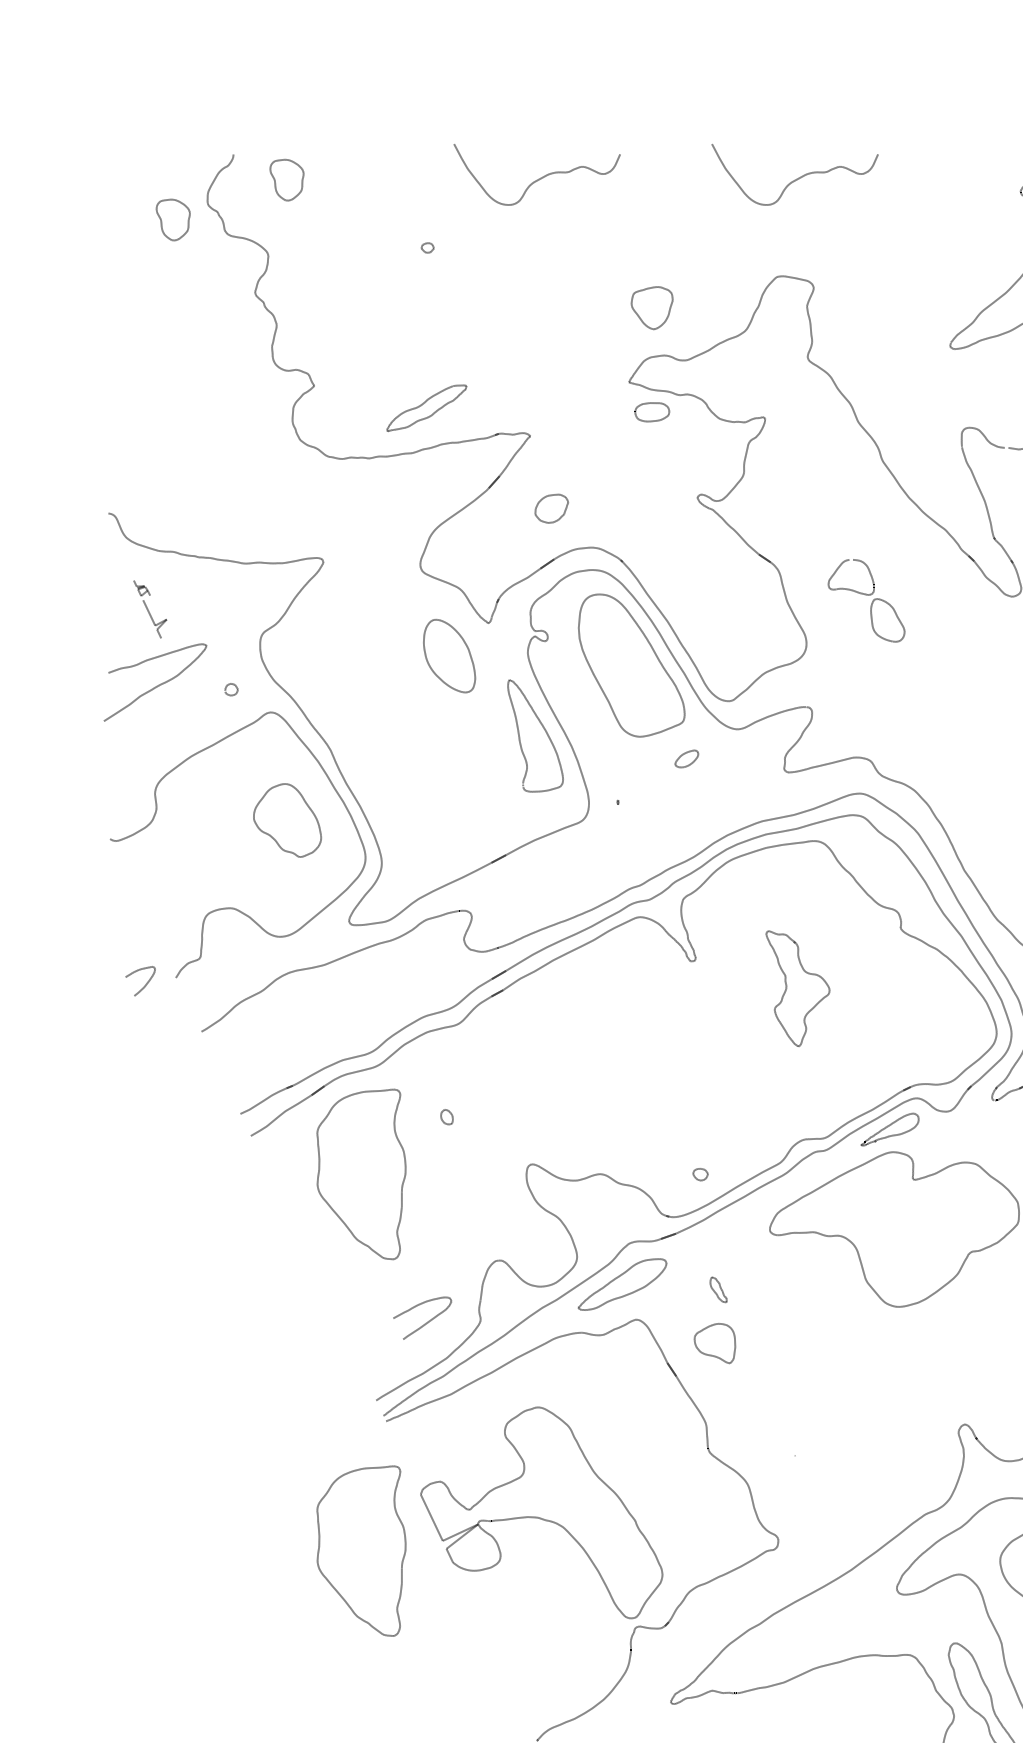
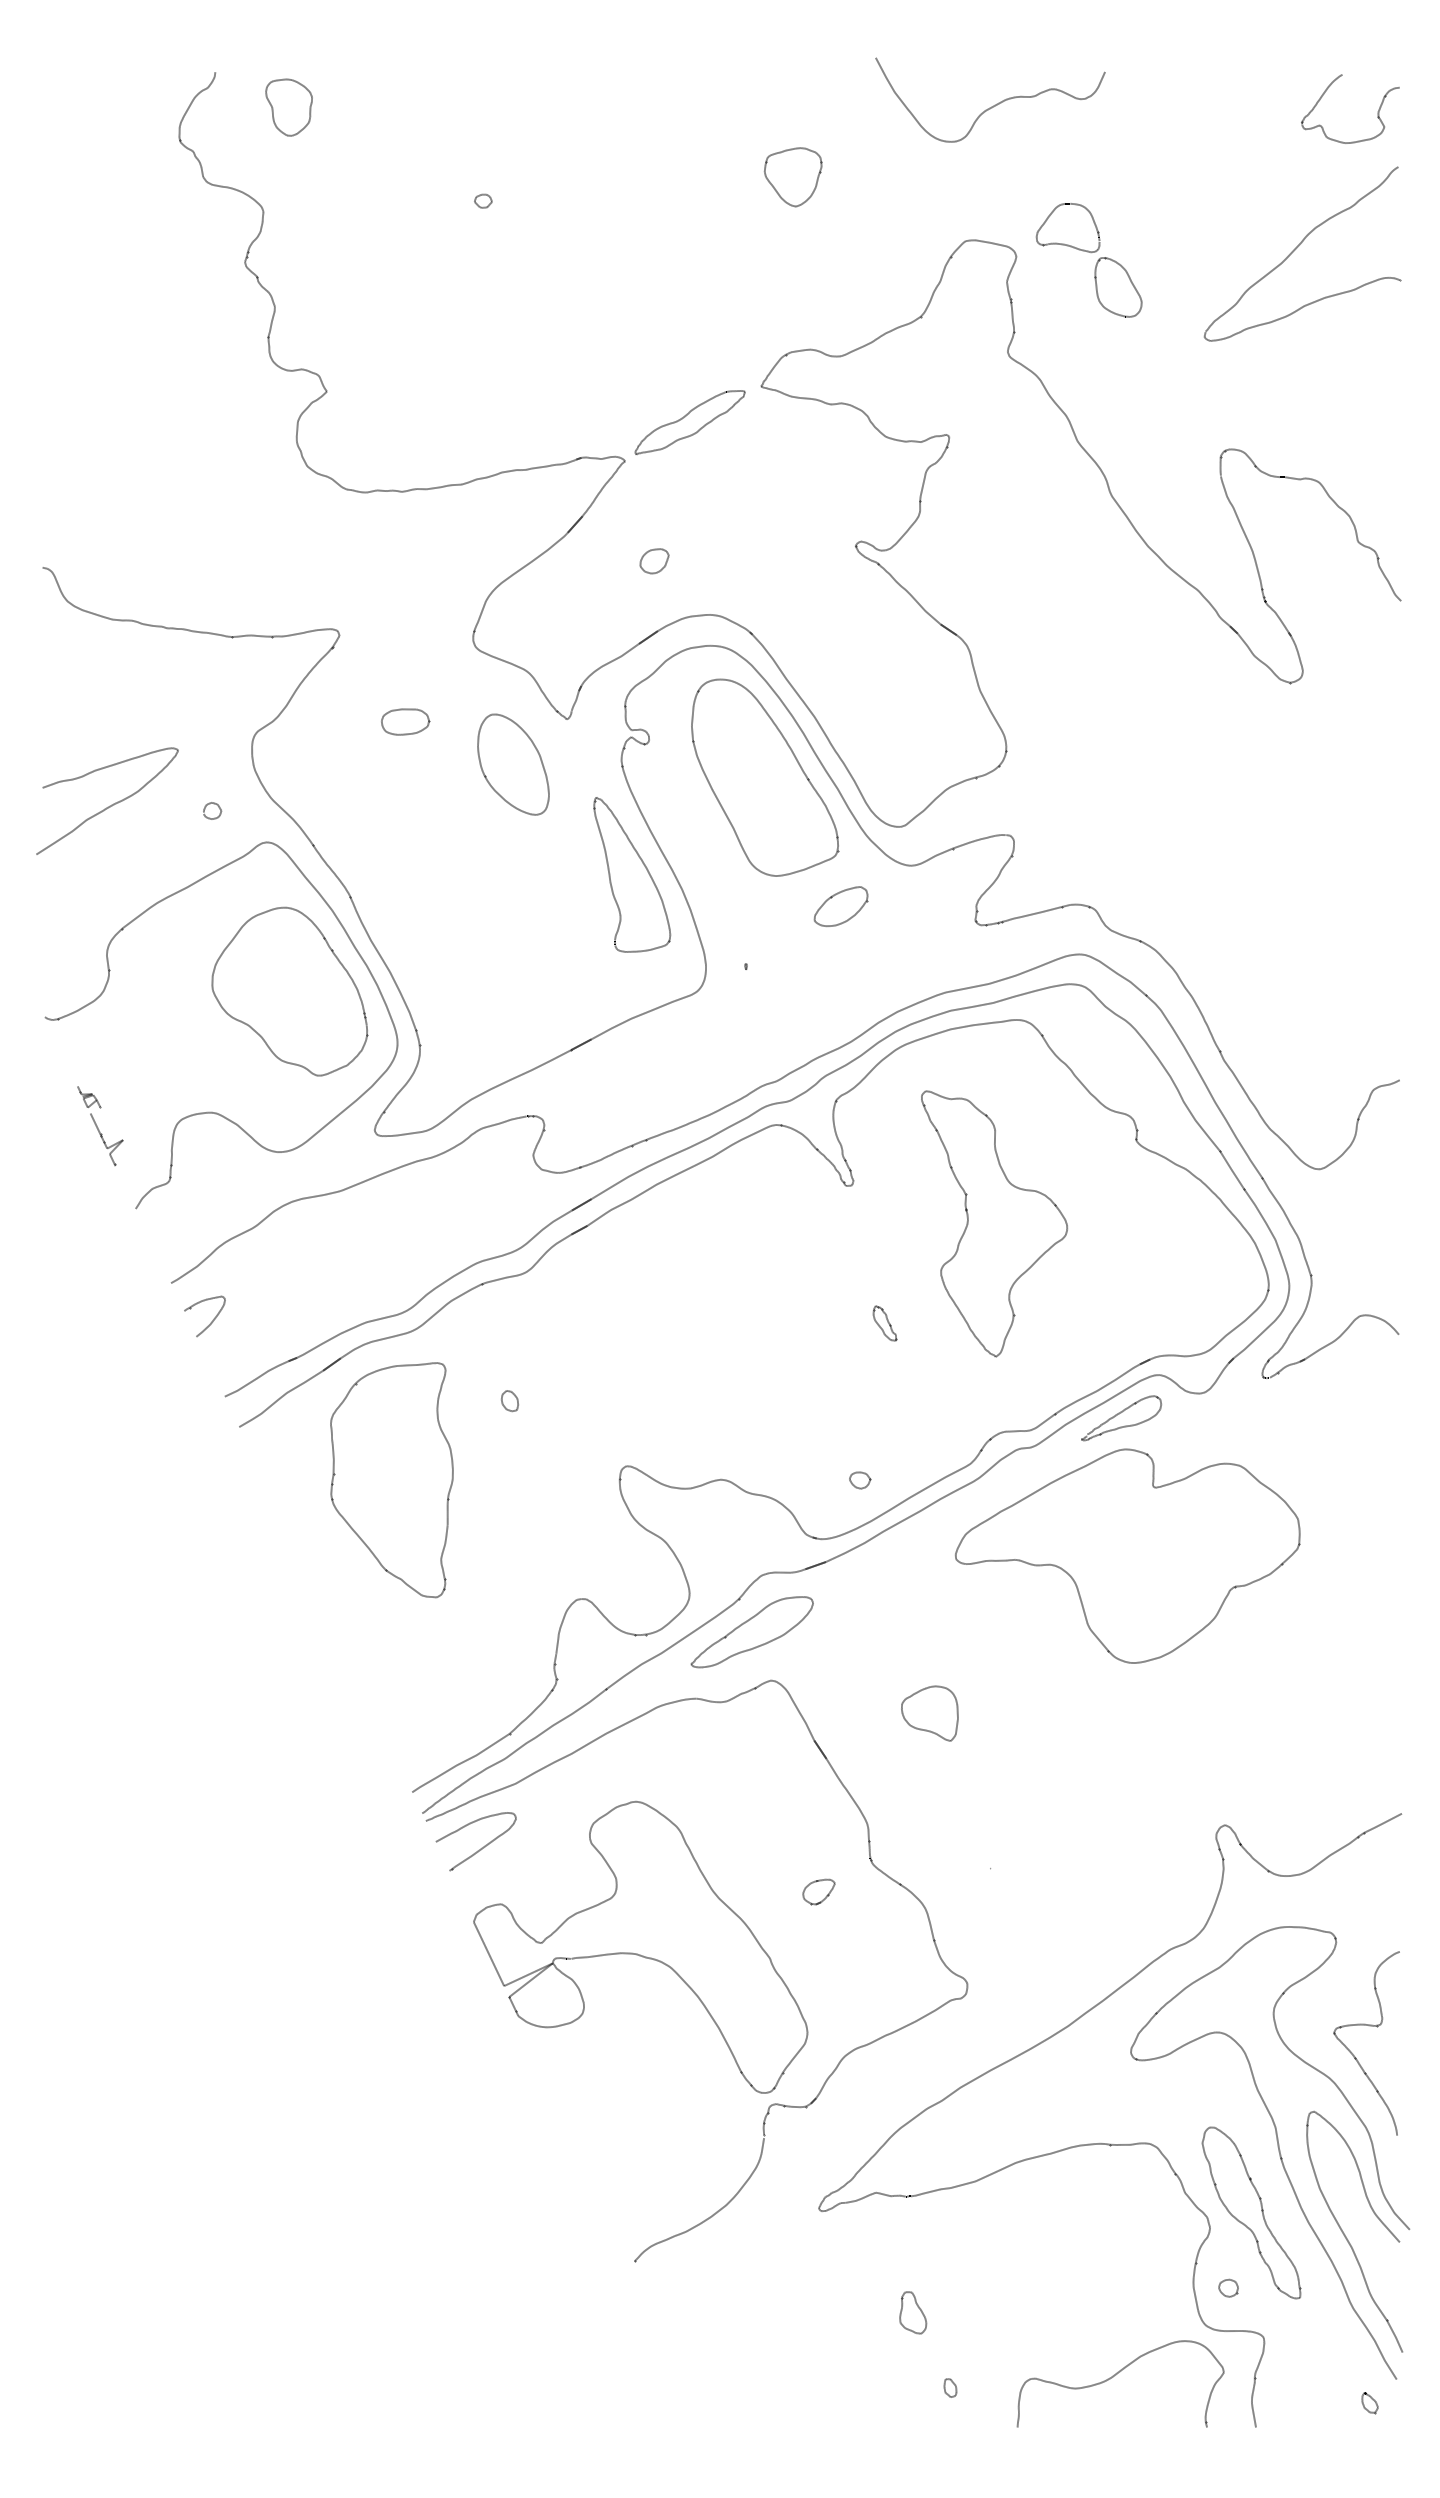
curve: (539, 178) -> (637, 105), removed
part: (172, 219) -> (131, 162), removed
part: (652, 308) -> (793, 177), moved
part: (426, 408) -> (689, 422), moved
part: (652, 411) -> (405, 721), moved
part: (551, 508) -> (654, 561), size x0.62
part: (866, 595) -> (1088, 252), moved
part: (150, 609) -> (100, 1126), moved
part: (686, 758) -> (840, 906), size x1.67
part: (287, 820) -> (289, 991), size x1.67
curve: (144, 985) -> (210, 1322), moved
part: (797, 988) -> (994, 1223), size x1.67
part: (718, 1289) -> (884, 1323), moved
curve: (425, 1323) -> (480, 1848), moved
part: (714, 1343) -> (929, 1713), moved
part: (670, 1472) -> (818, 1891), added
part: (361, 1551) -> (391, 2000), removed

